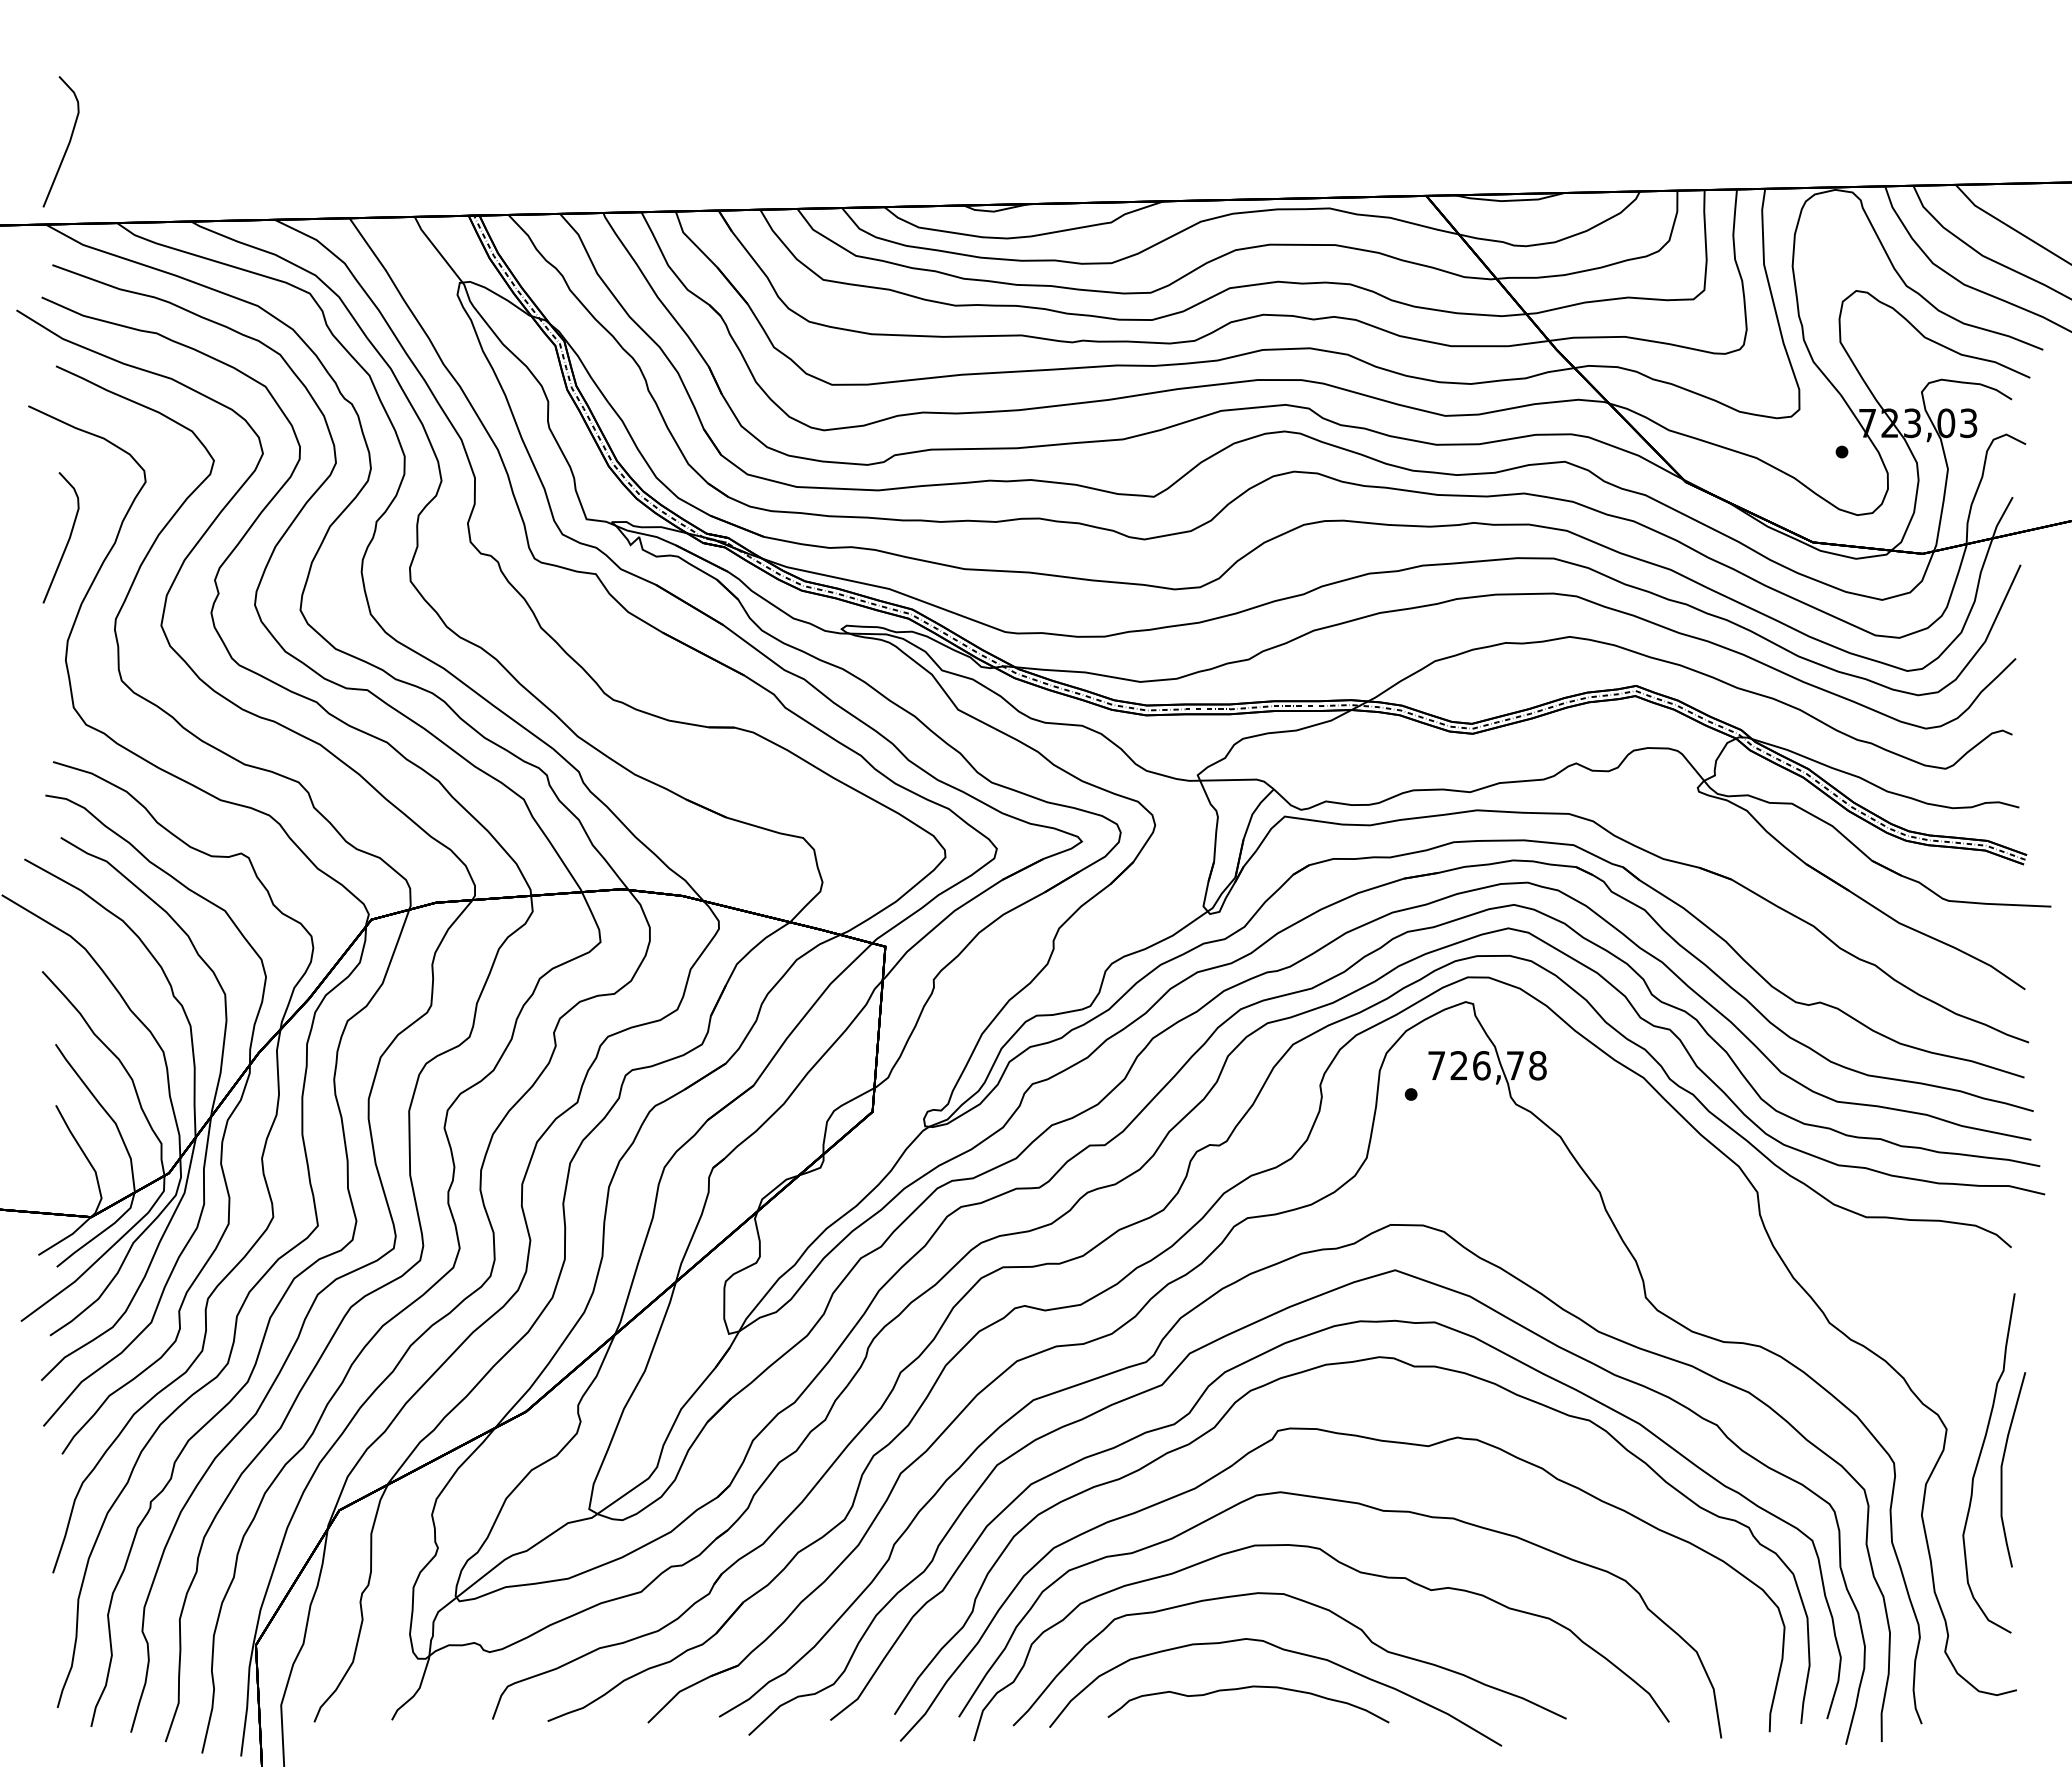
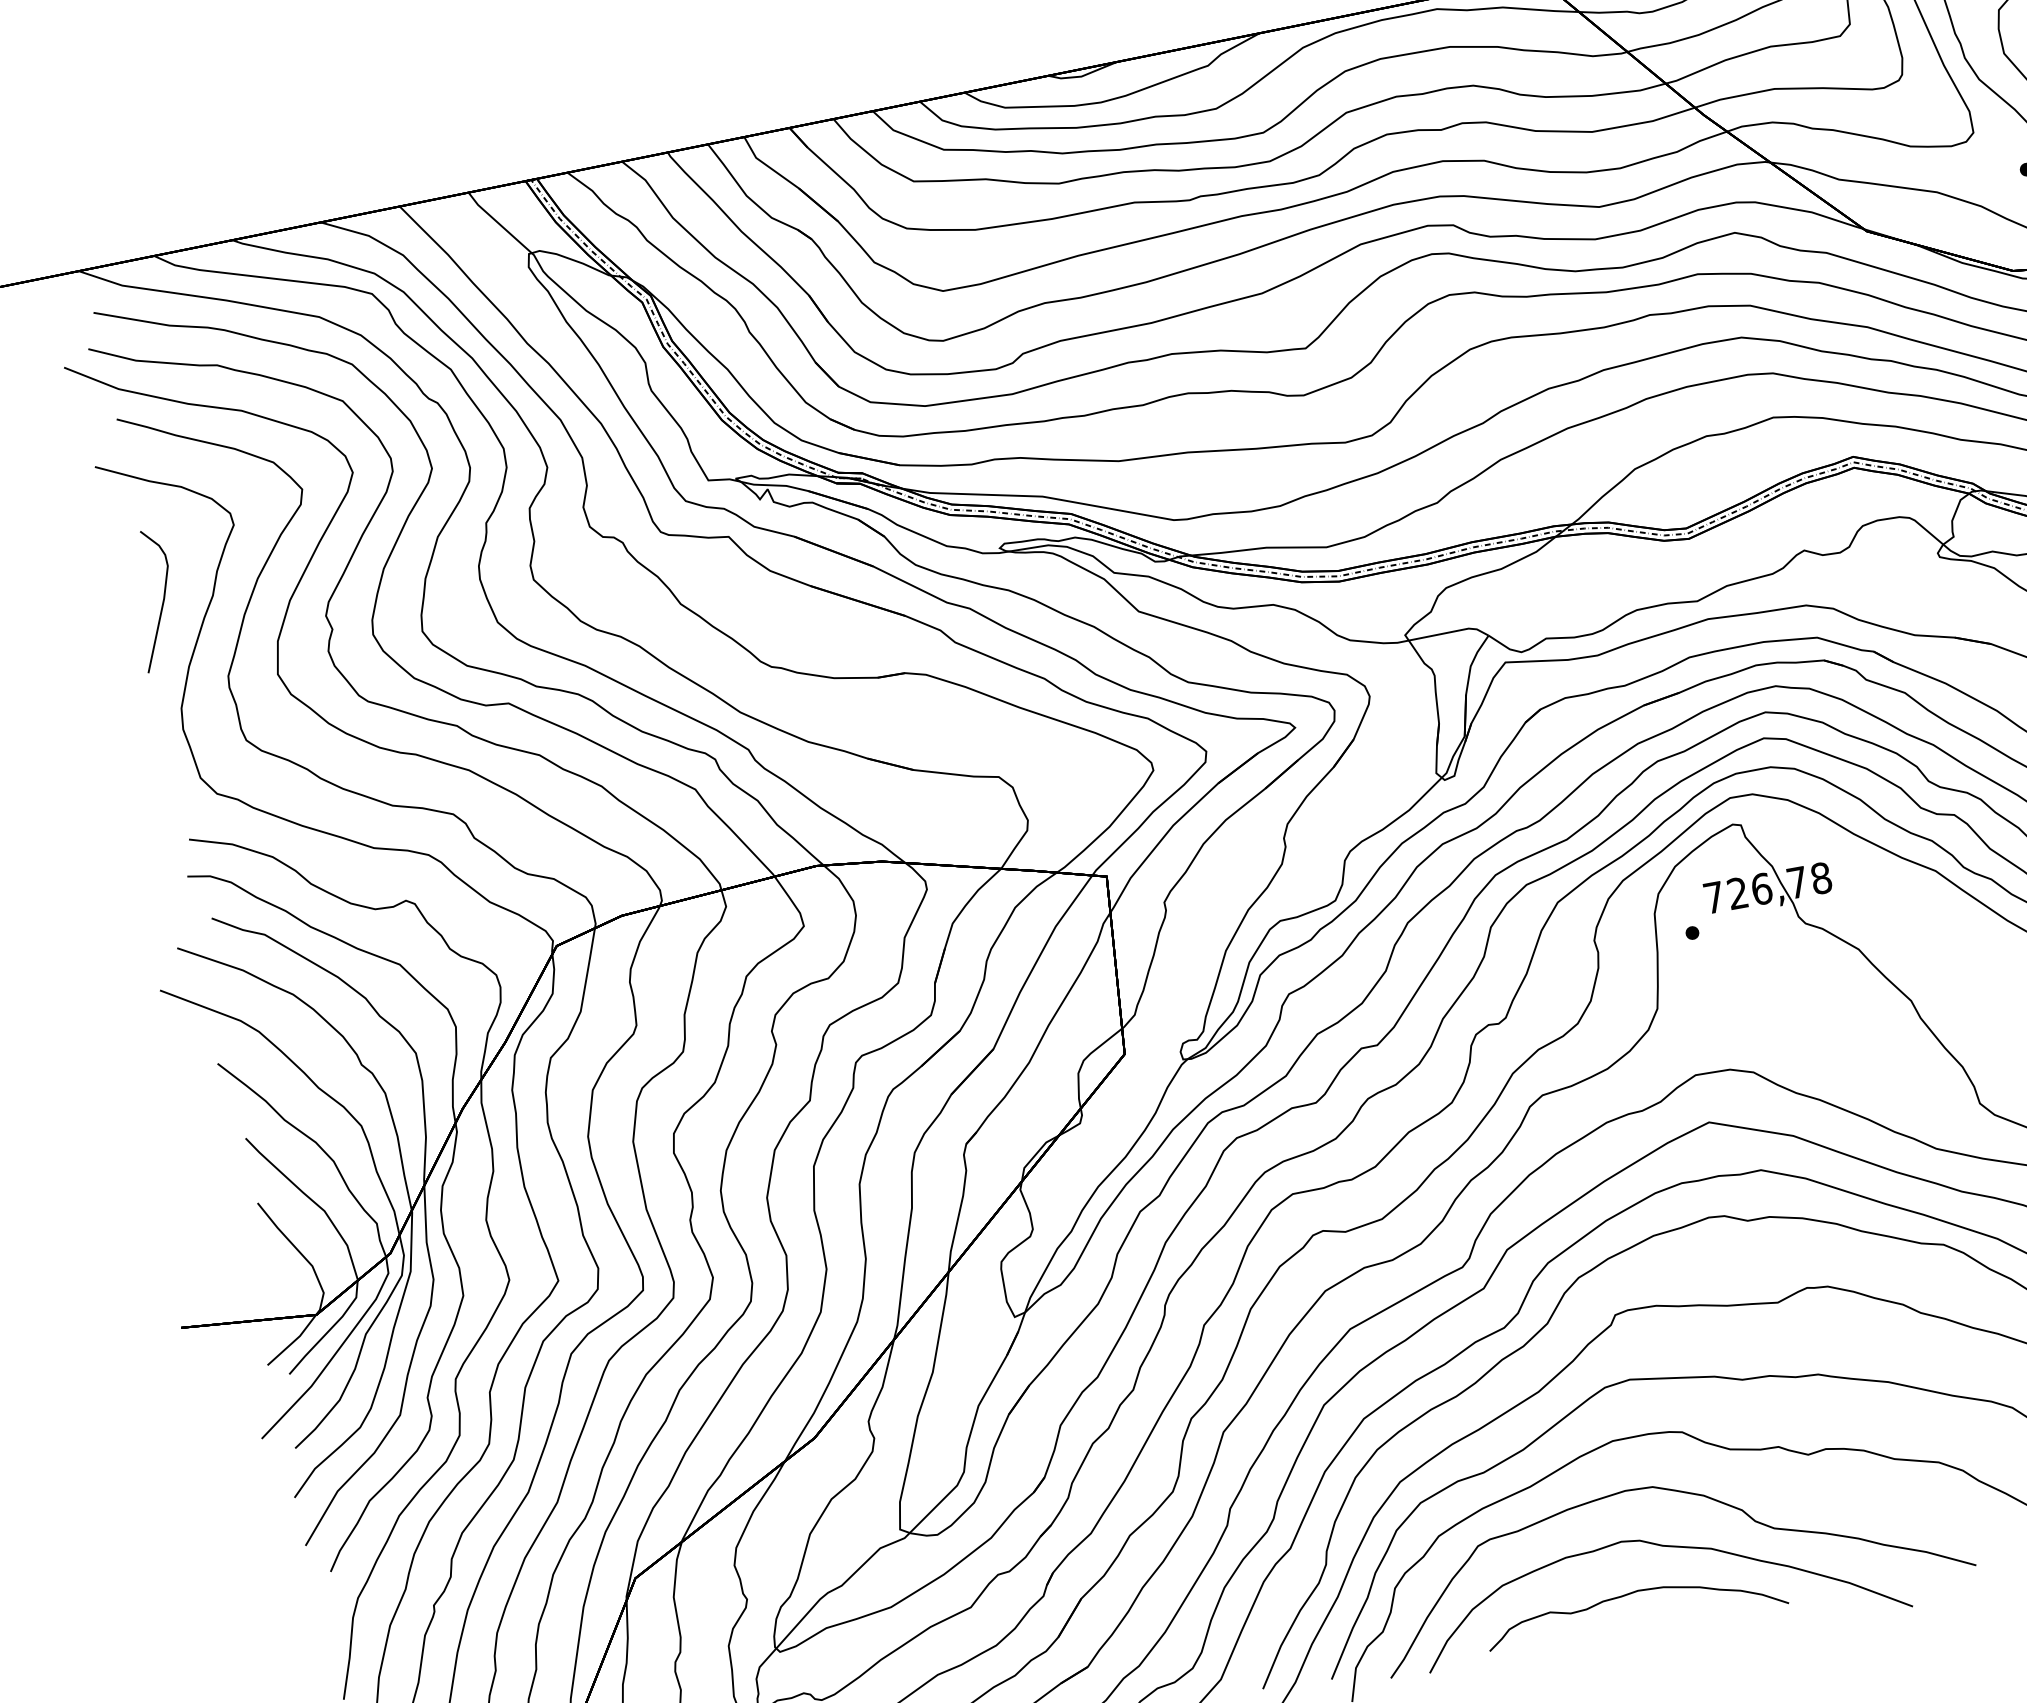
curve: (67, 144) -> (86, 182), removed

